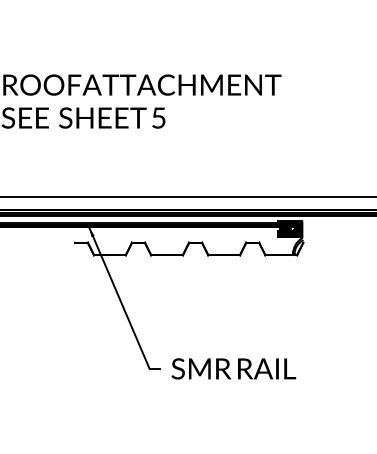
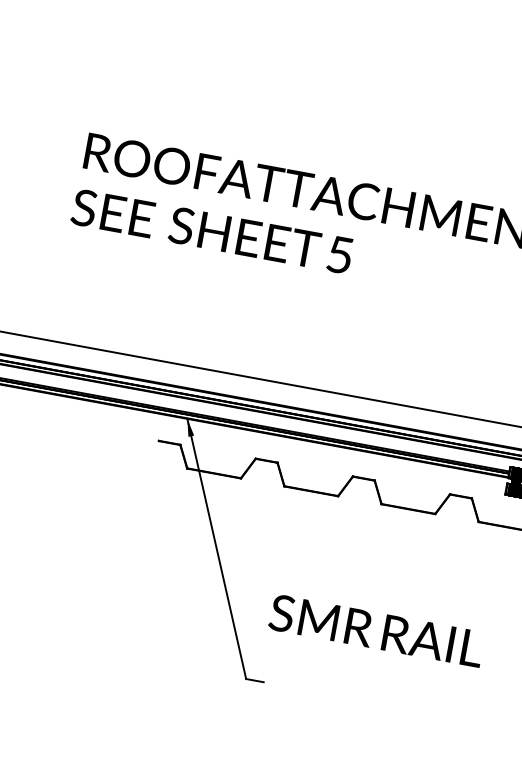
text: (233, 368) -> (376, 630), moved

